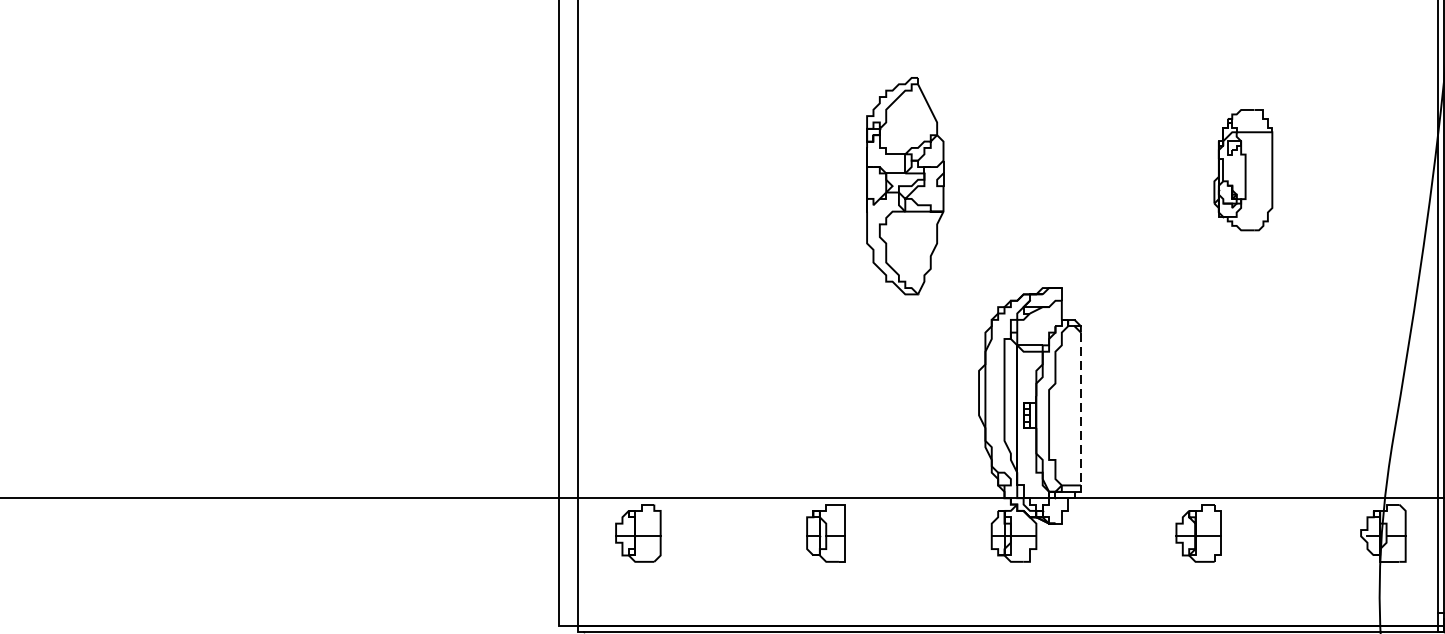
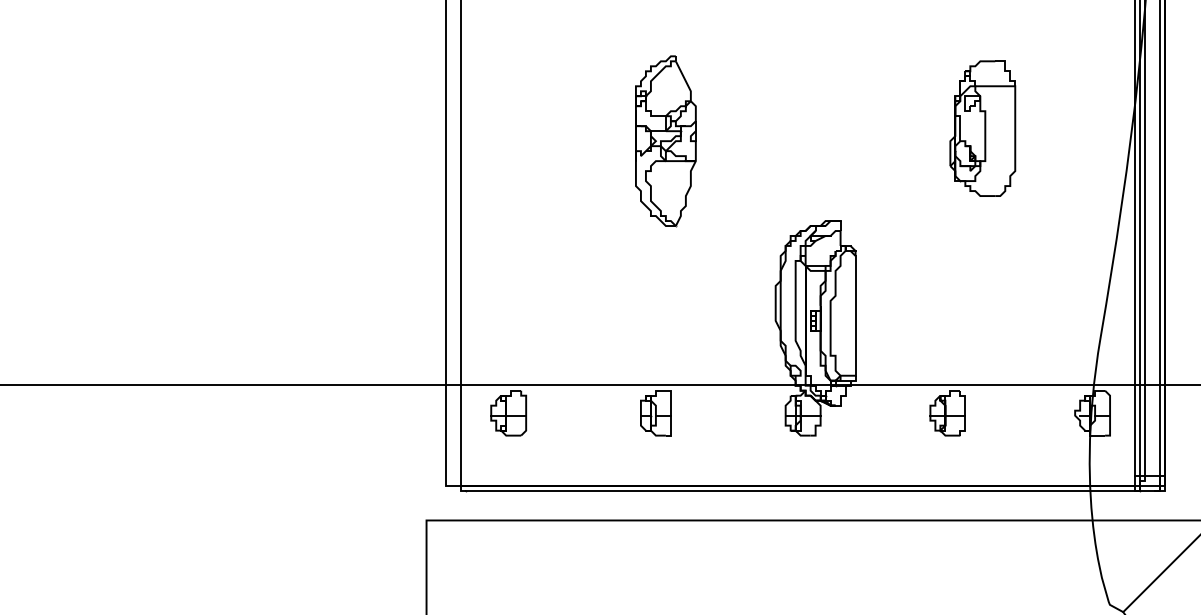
part: (1242, 169) -> (982, 128), size x1.43
part: (904, 186) -> (665, 141), moved
line: (1080, 408) -> (855, 315), dashed -> solid

